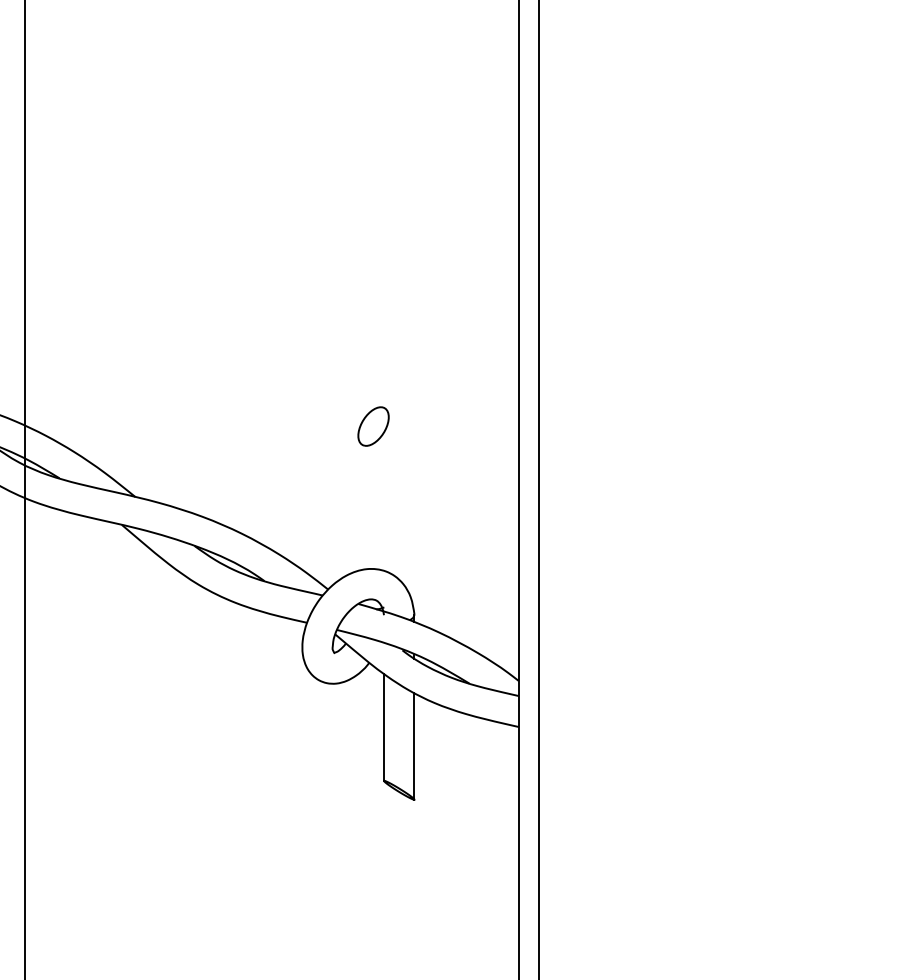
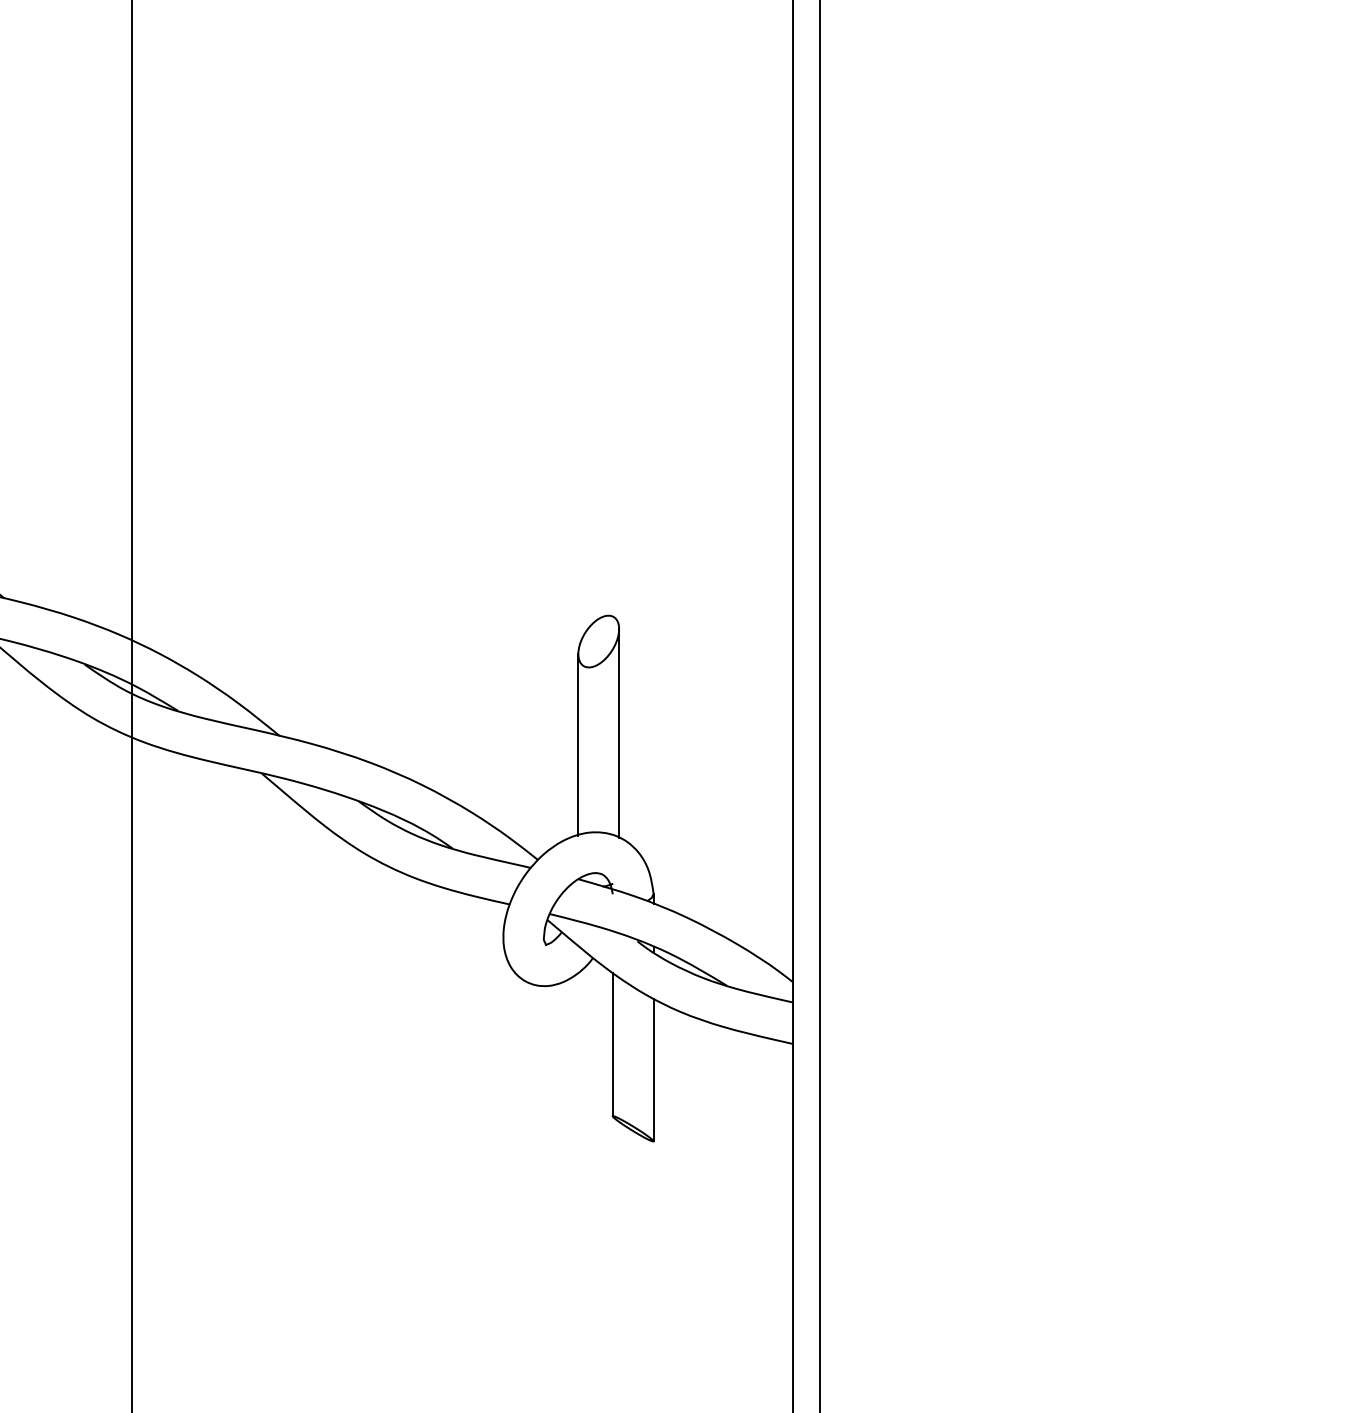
line: (389, 495) -> (619, 733), added
line: (358, 504) -> (578, 745), added

